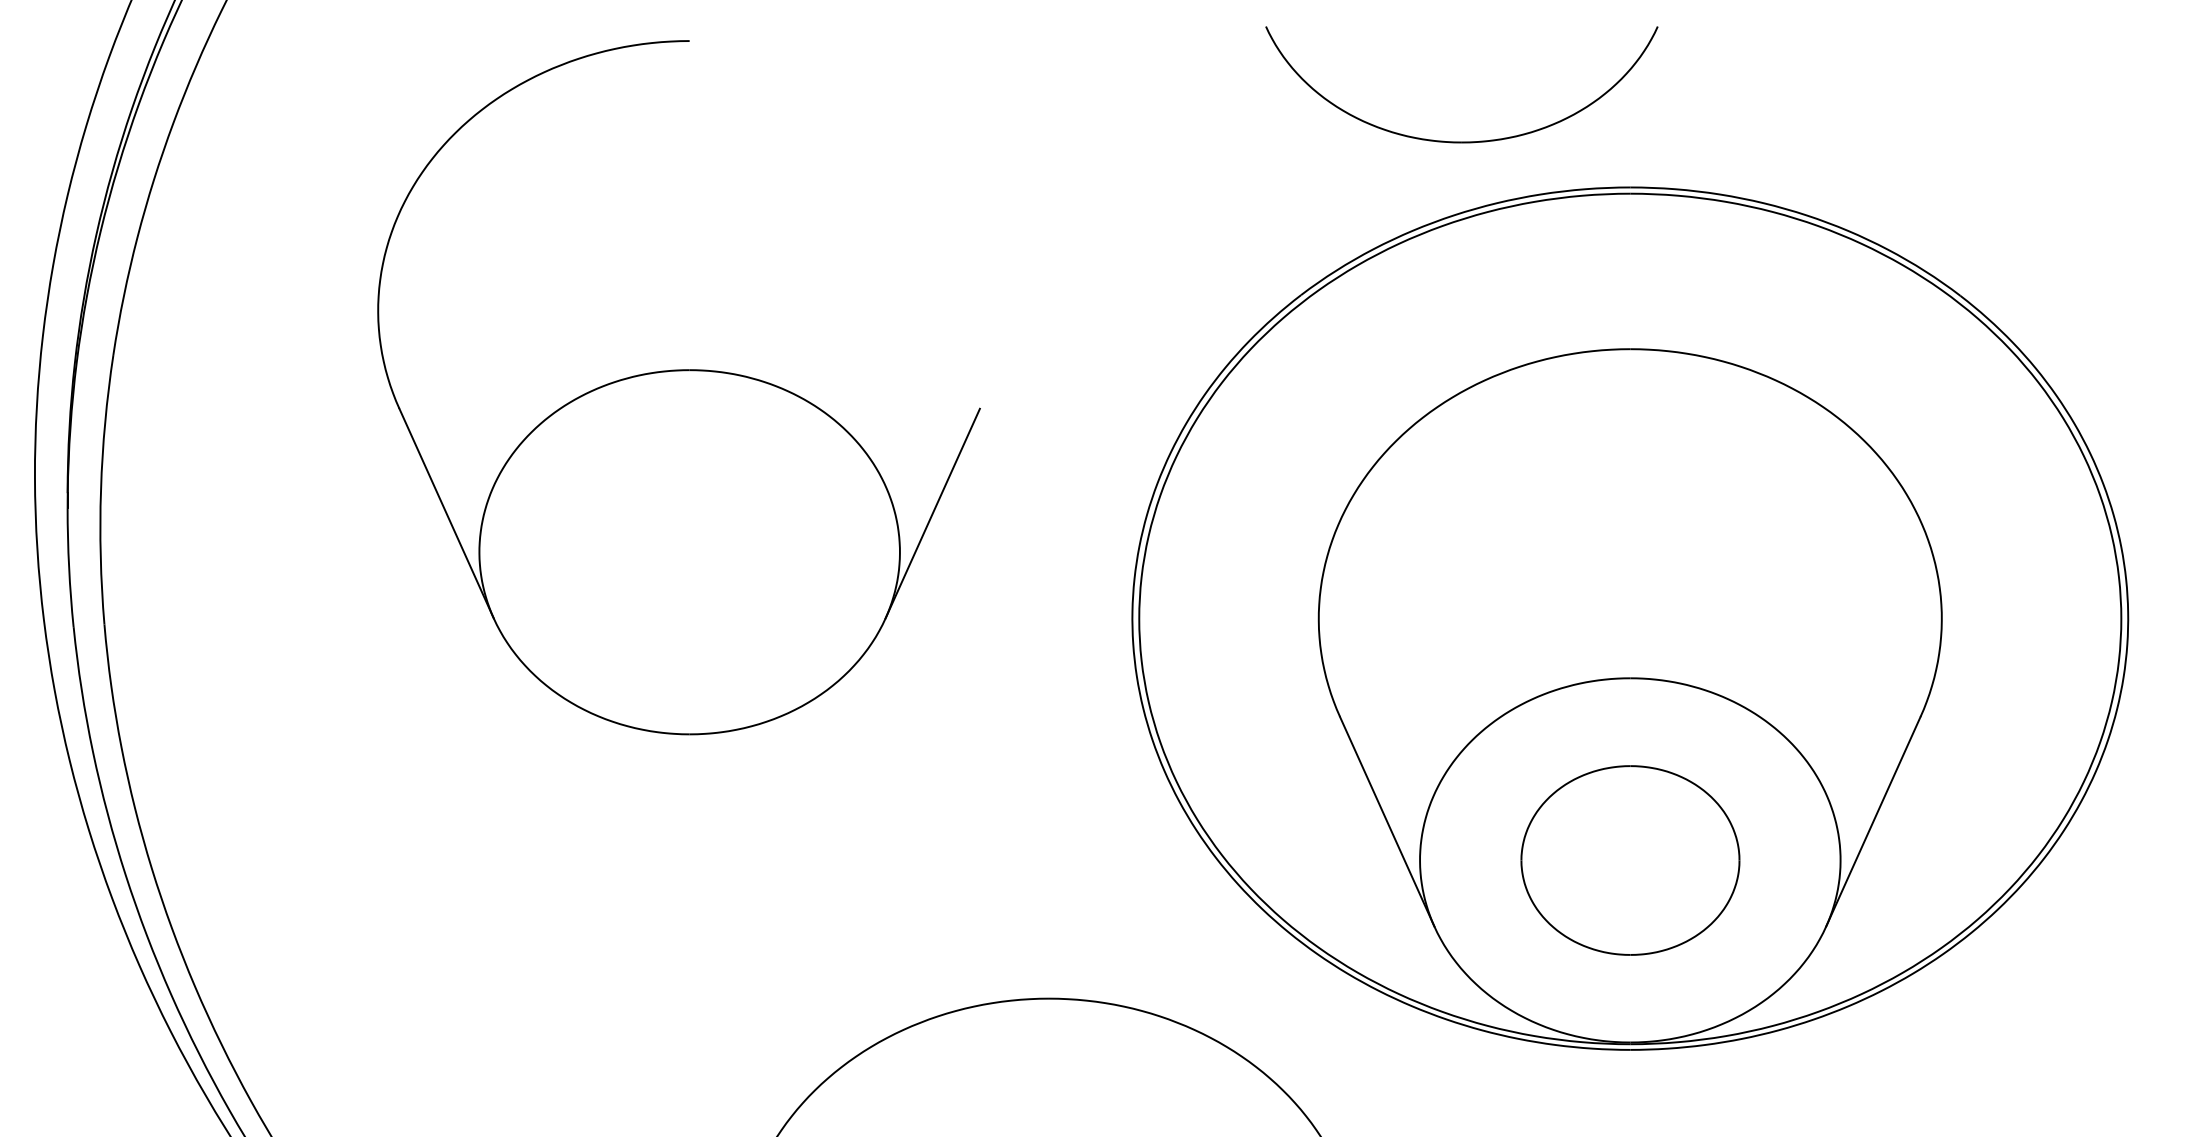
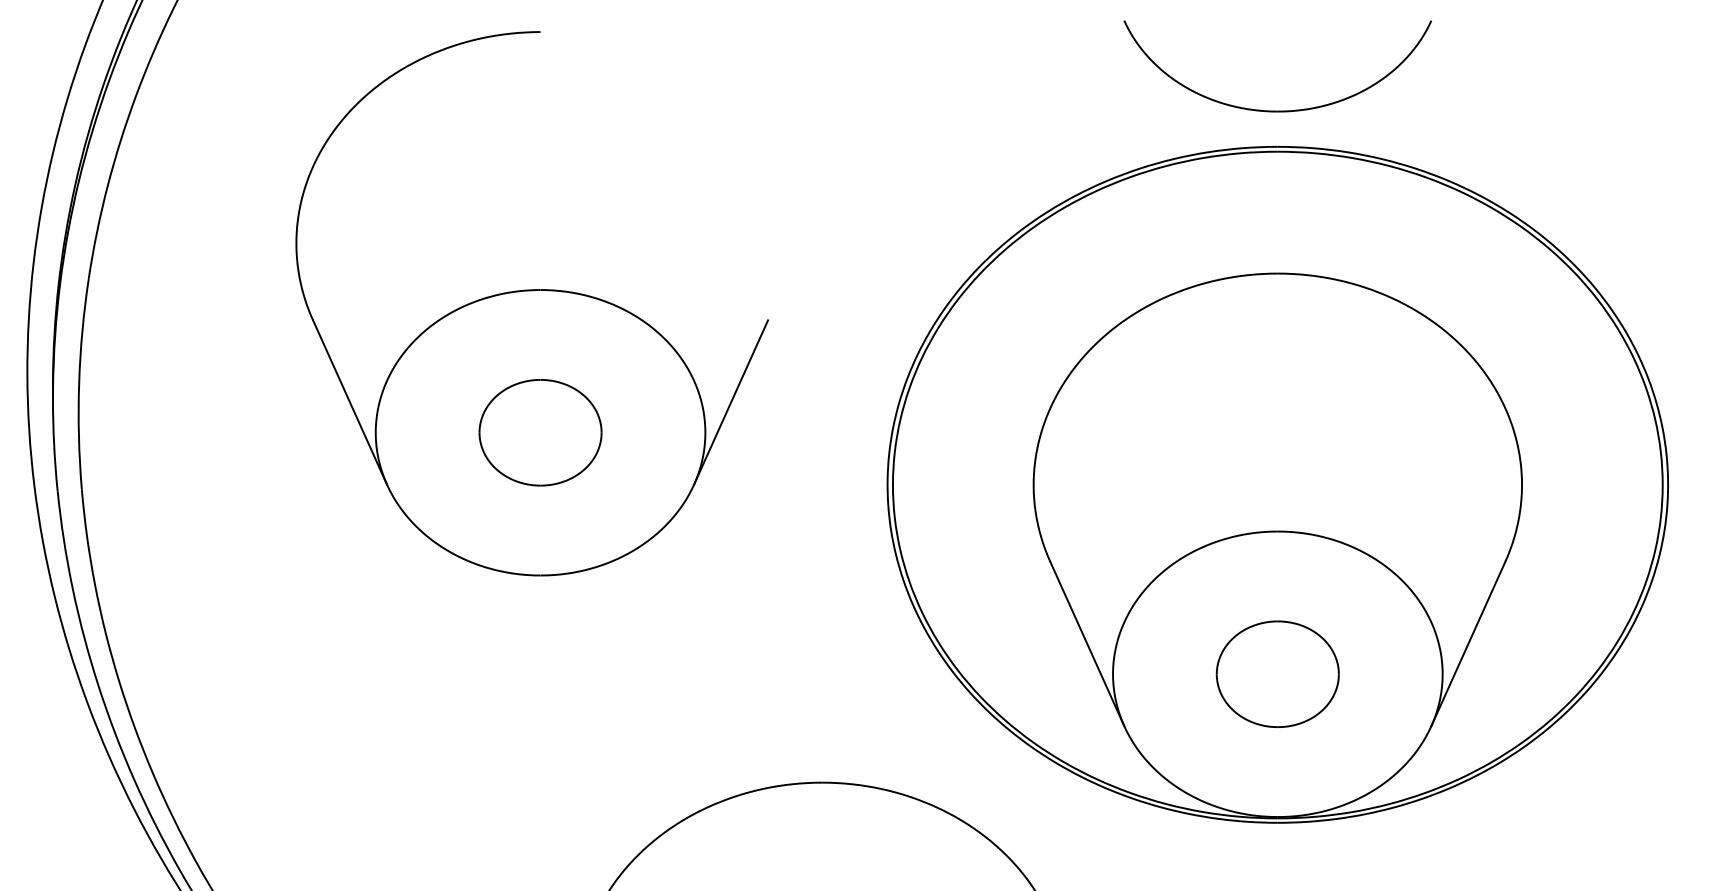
part: (1461, 141) -> (1277, 110), moved
part: (689, 551) -> (540, 432), added
part: (1629, 859) -> (1277, 673), size x0.71

